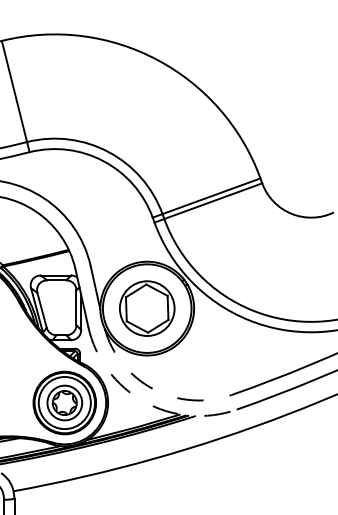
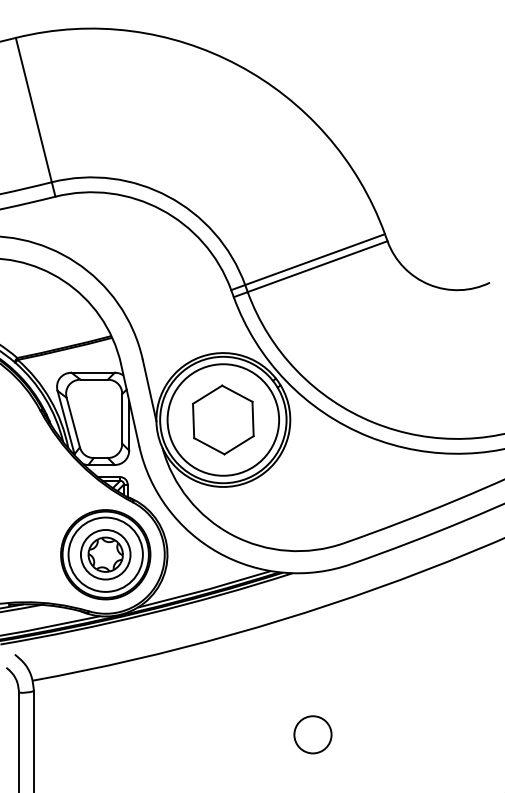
circle: (147, 308) -> (223, 419), size x1.43
arc: (153, 389) -> (232, 535), dashed -> solid
arc: (143, 401) -> (218, 552), dashed -> solid

